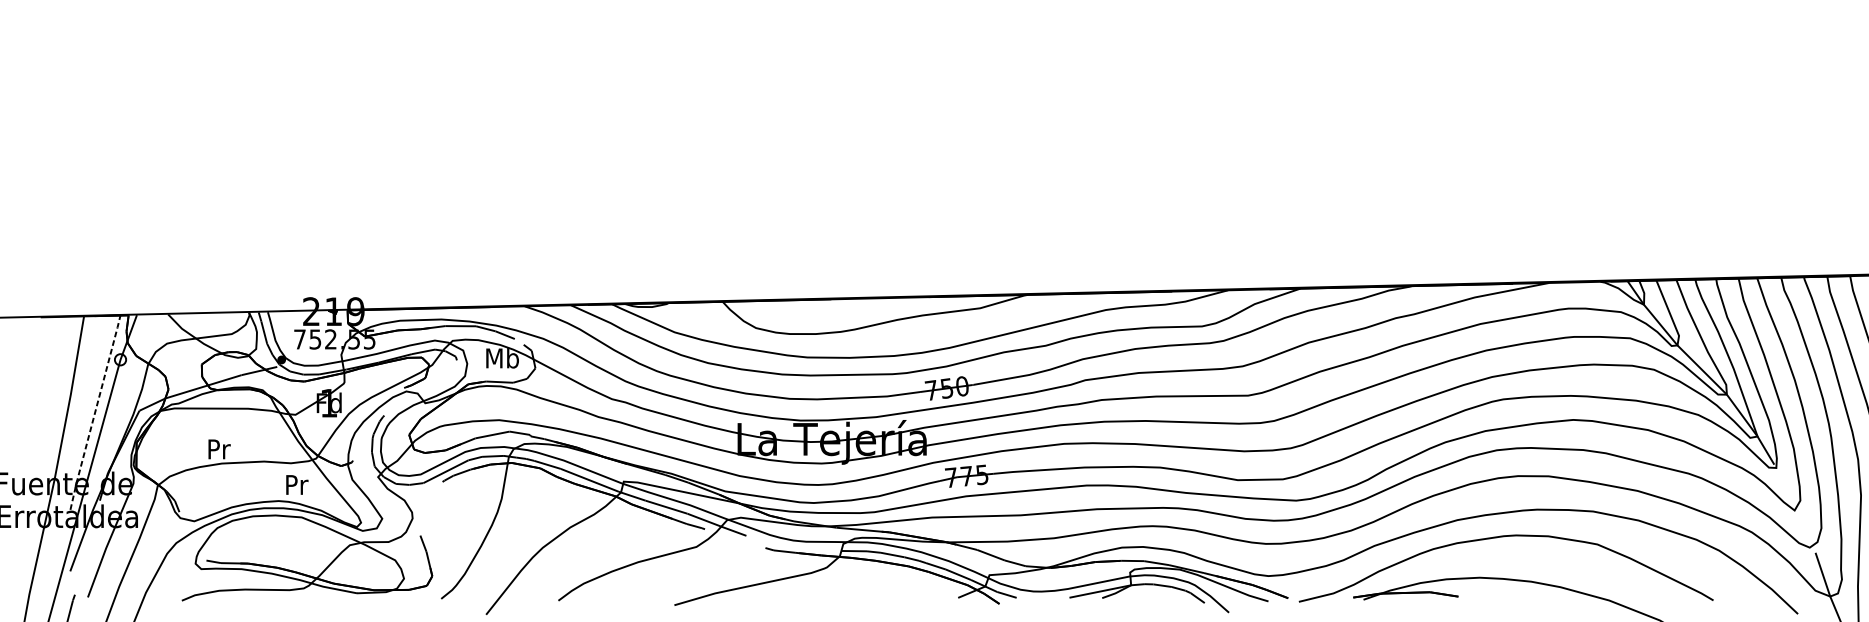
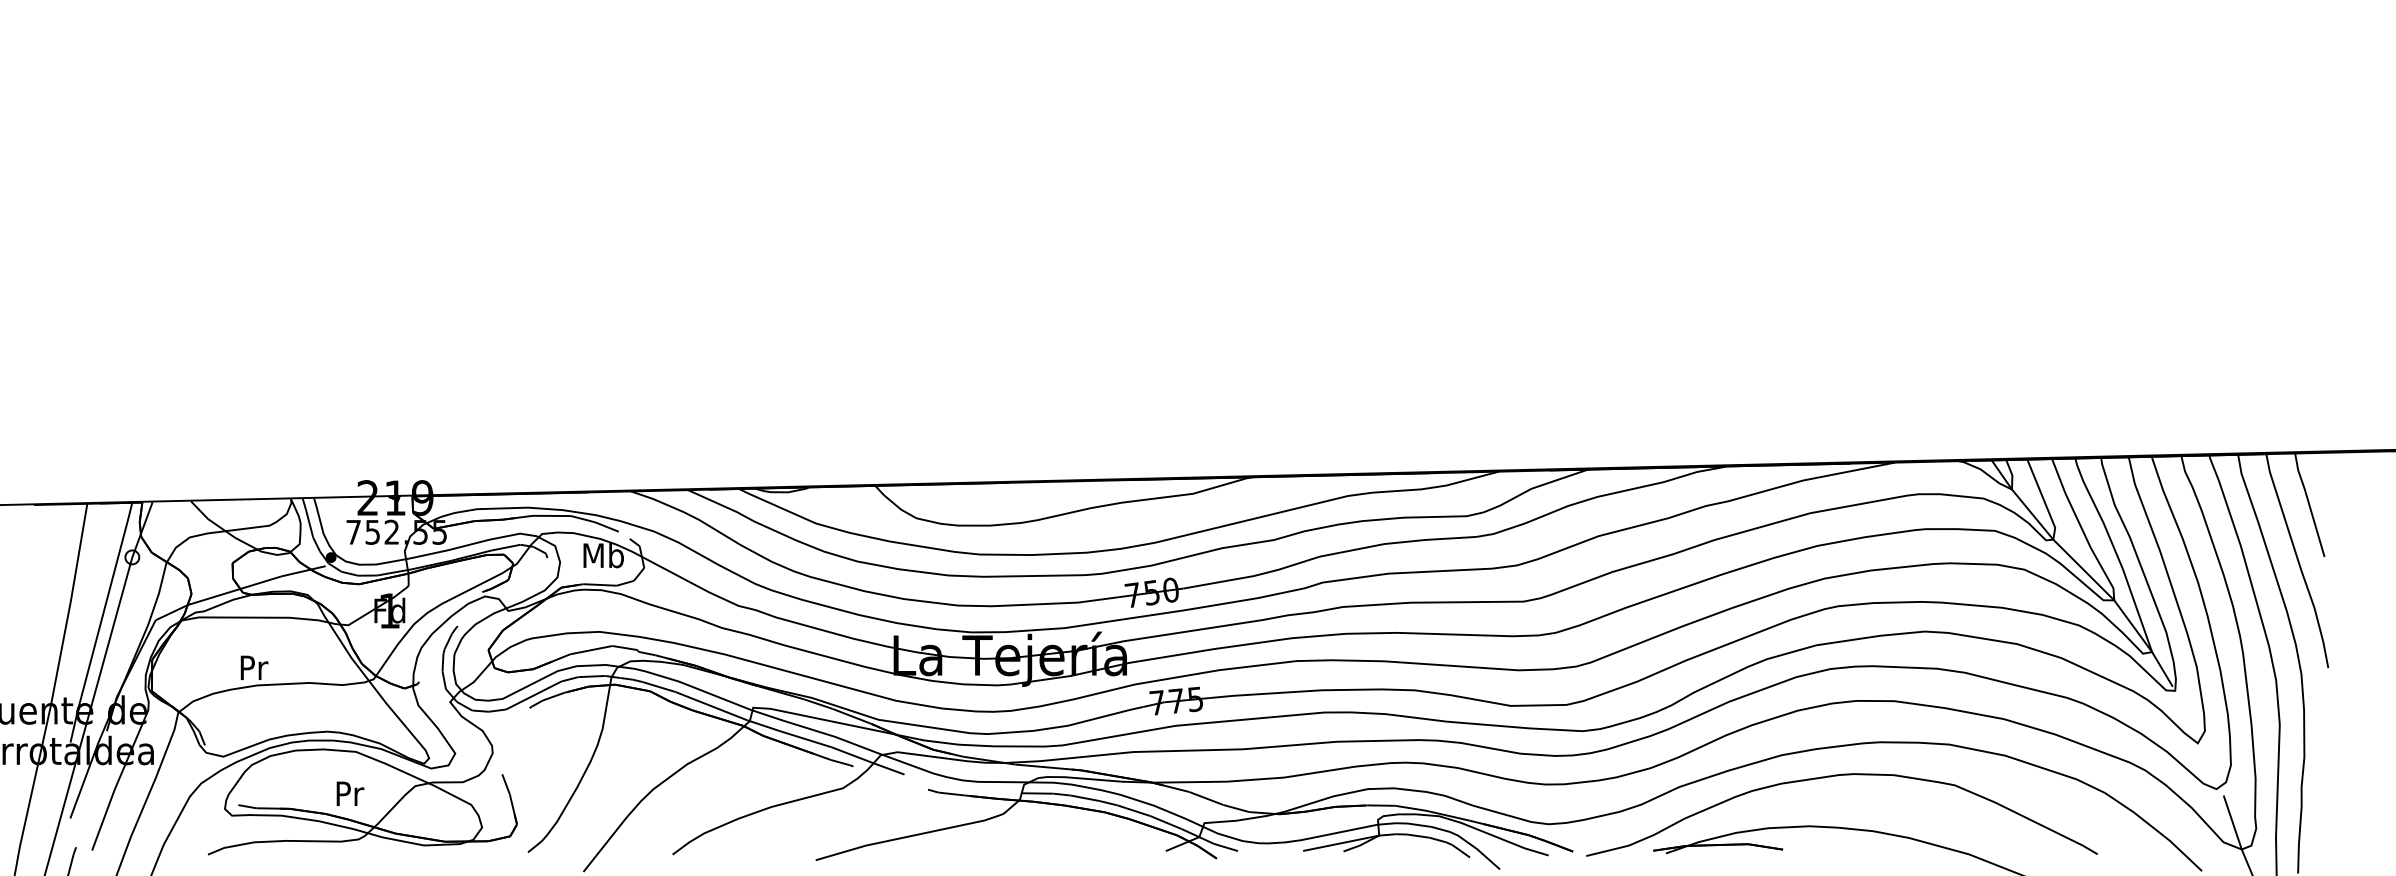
line: (95, 411) -> (101, 621), dashed -> solid
text: (297, 484) -> (350, 793), moved

